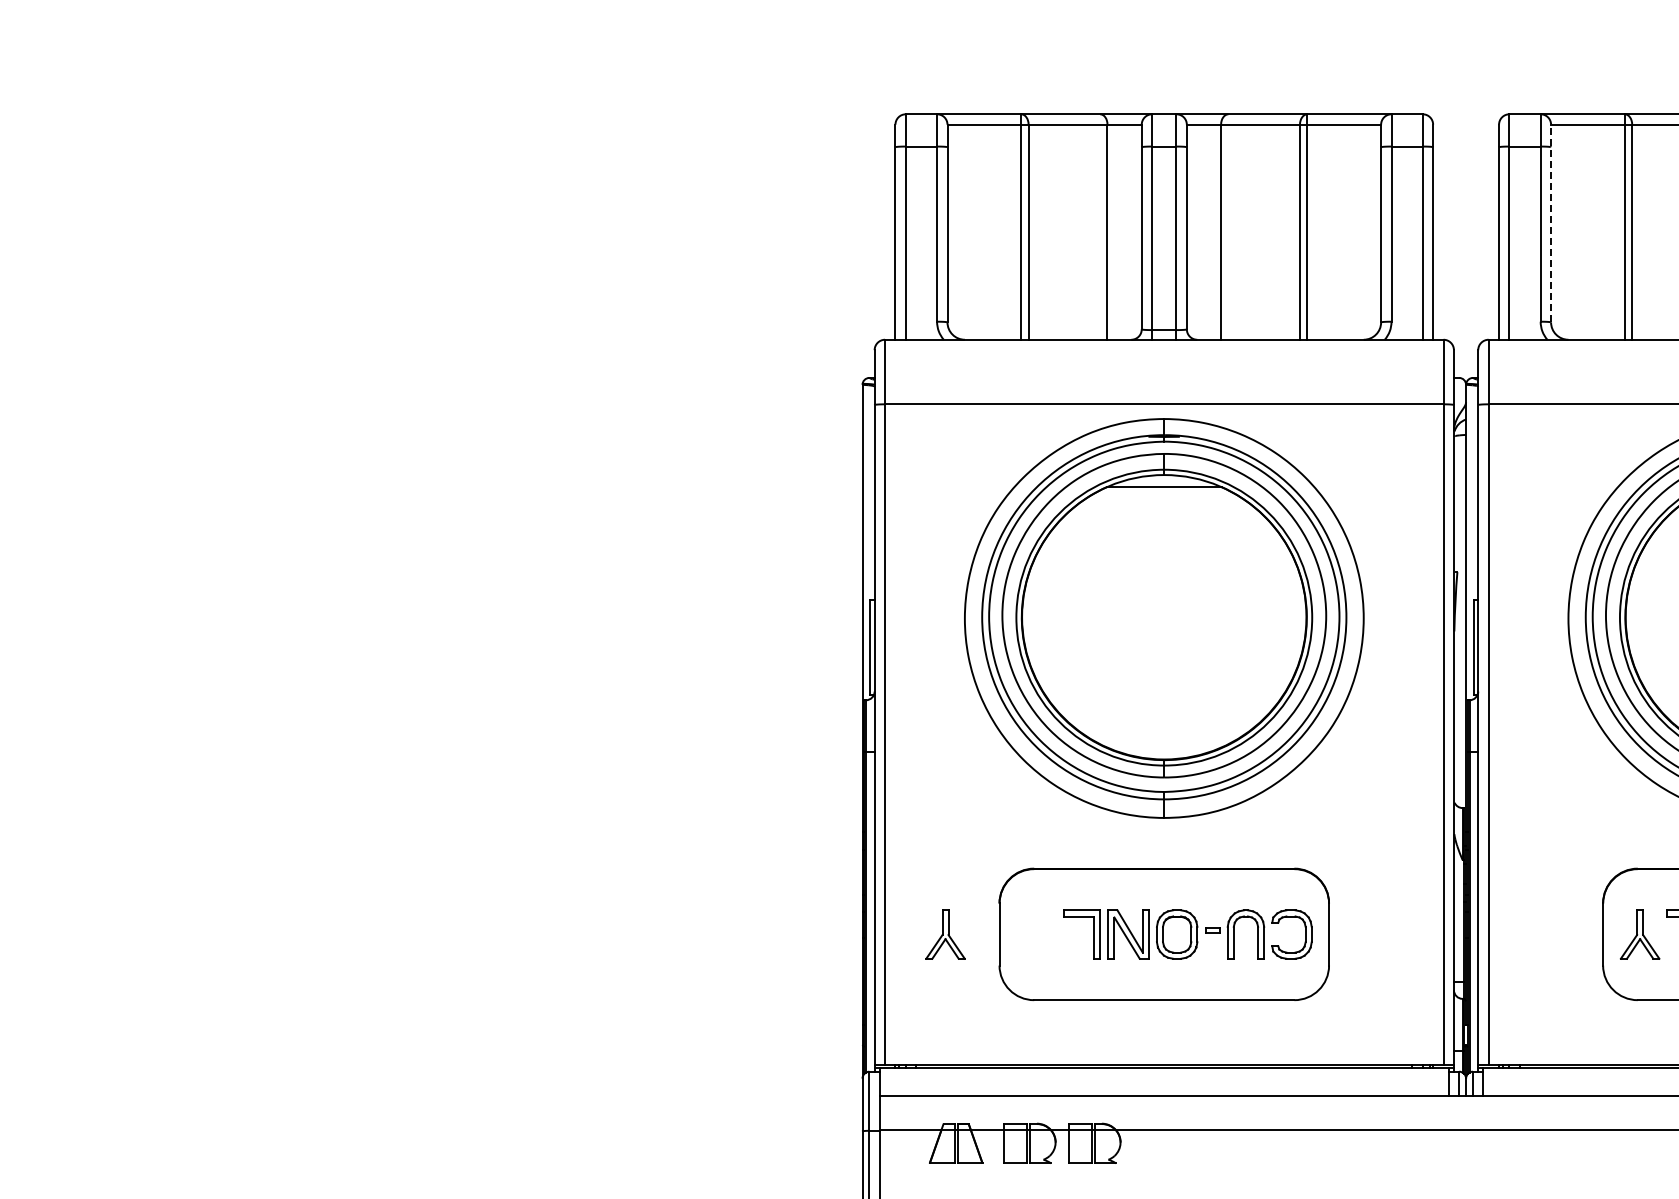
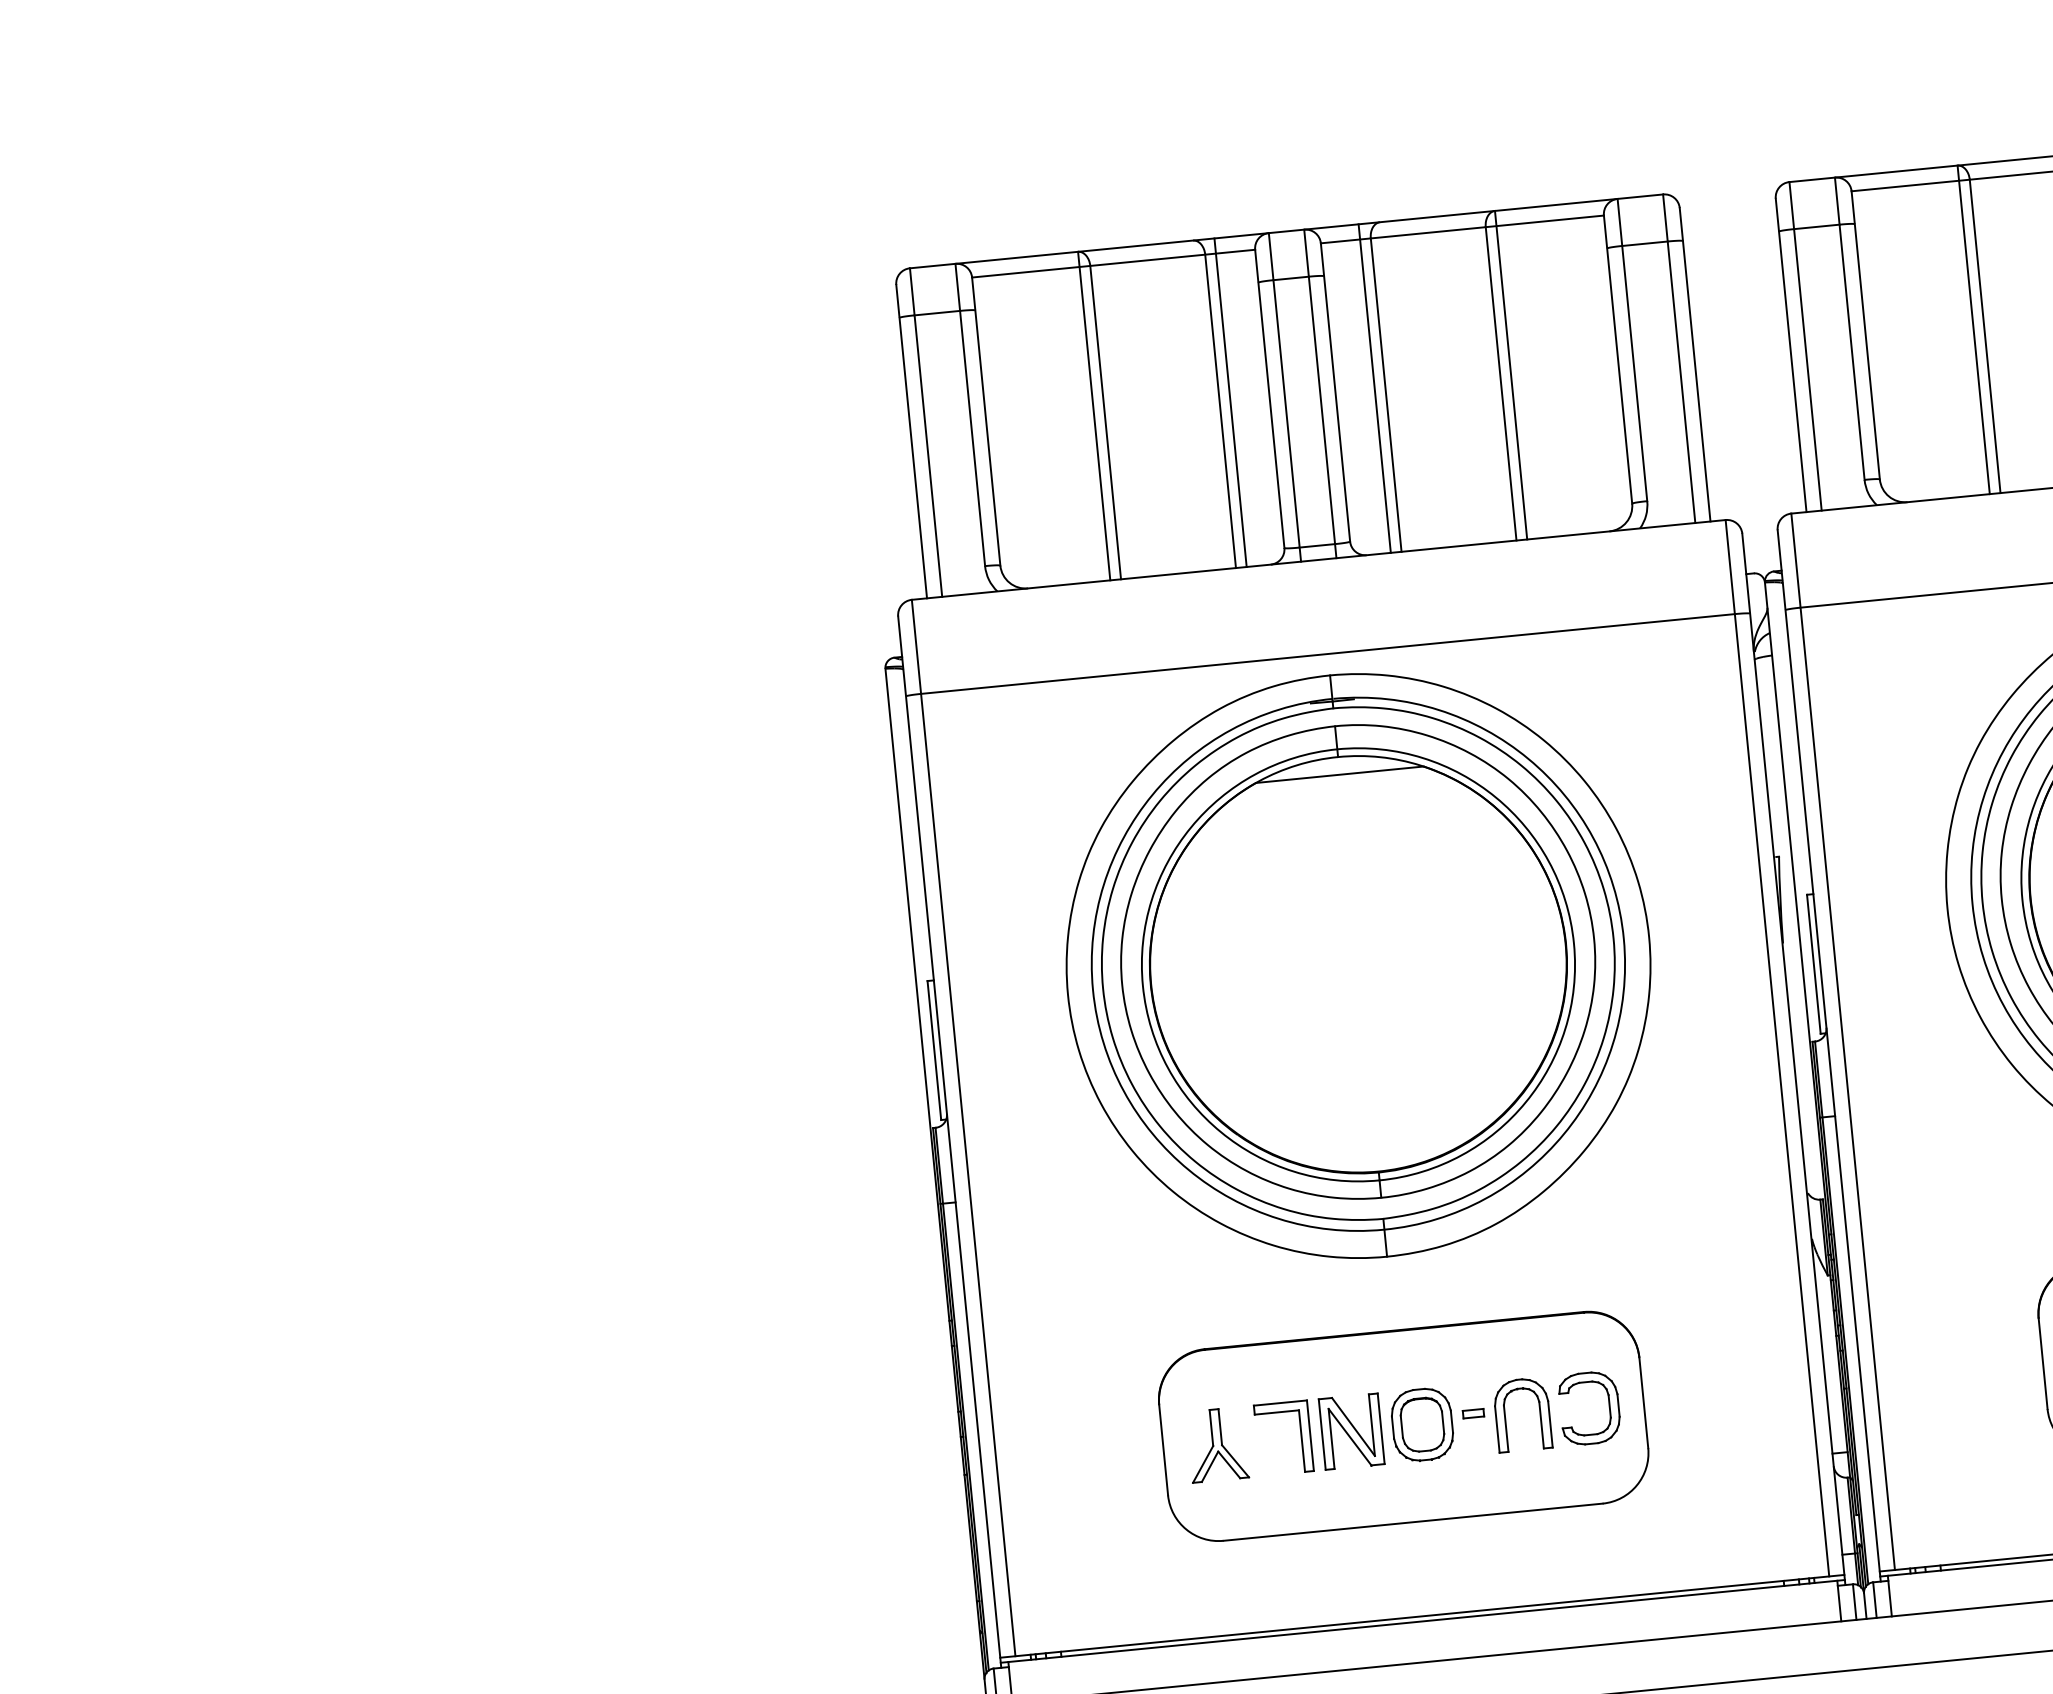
line: (1551, 223) -> (1866, 335), dashed -> solid
line: (1114, 226) -> (1230, 402), added
line: (1213, 226) -> (1374, 387), added
part: (945, 934) -> (1217, 1444), moved

